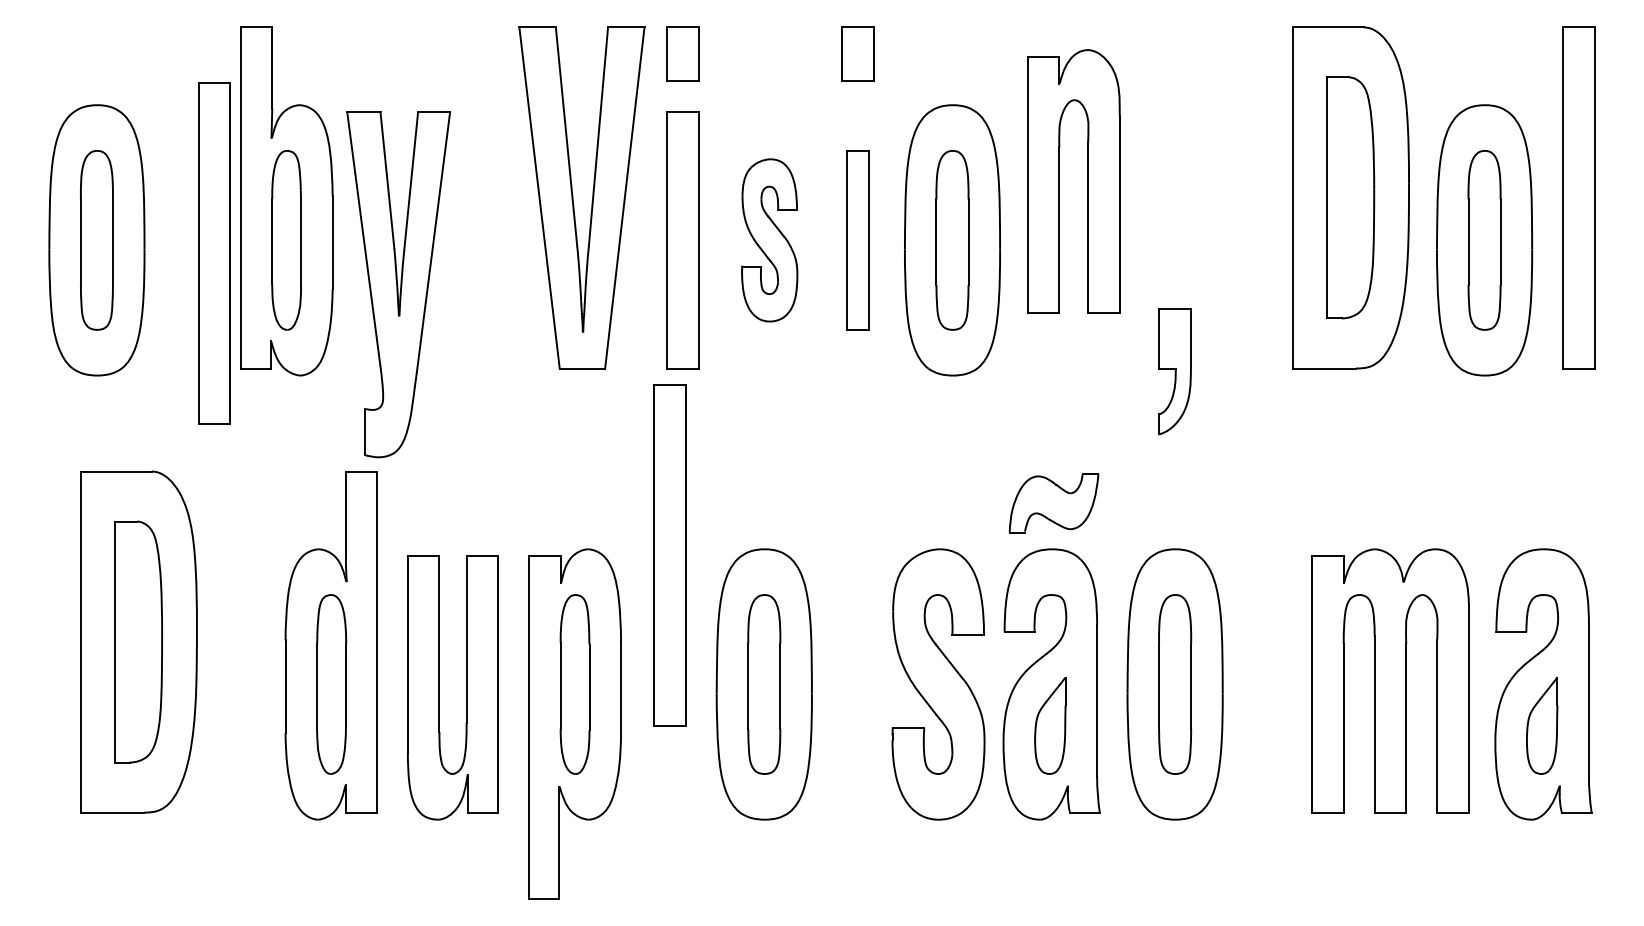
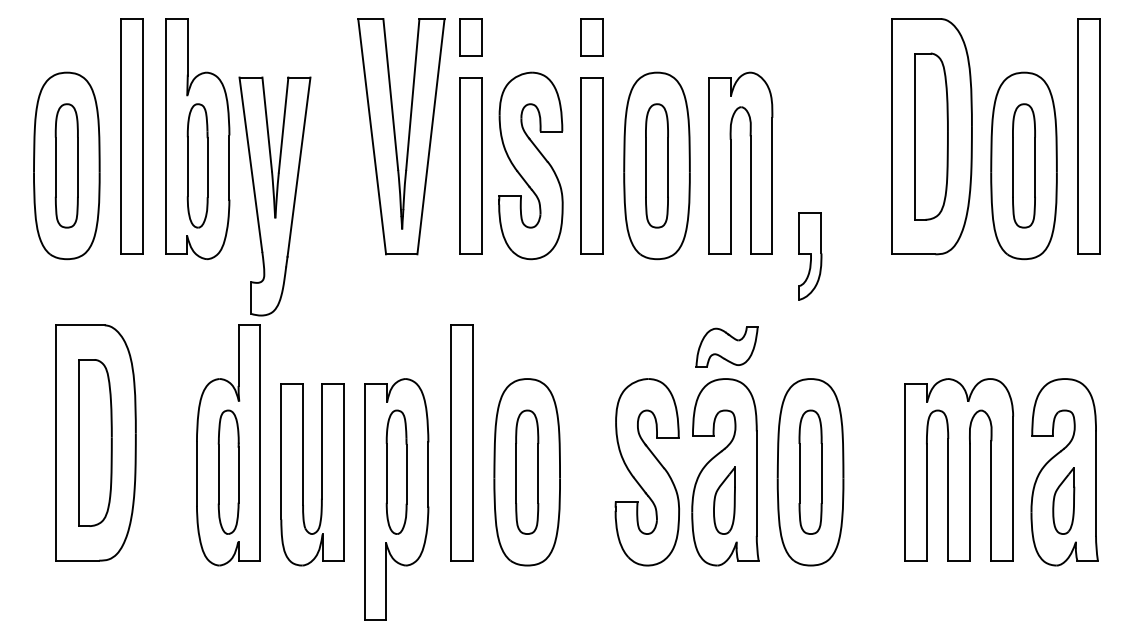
part: (1060, 180) -> (731, 162), moved
part: (769, 239) -> (530, 165), size x1.67
part: (857, 239) -> (591, 165), size x1.43
part: (213, 252) -> (131, 136), moved
part: (669, 554) -> (461, 442), moved

